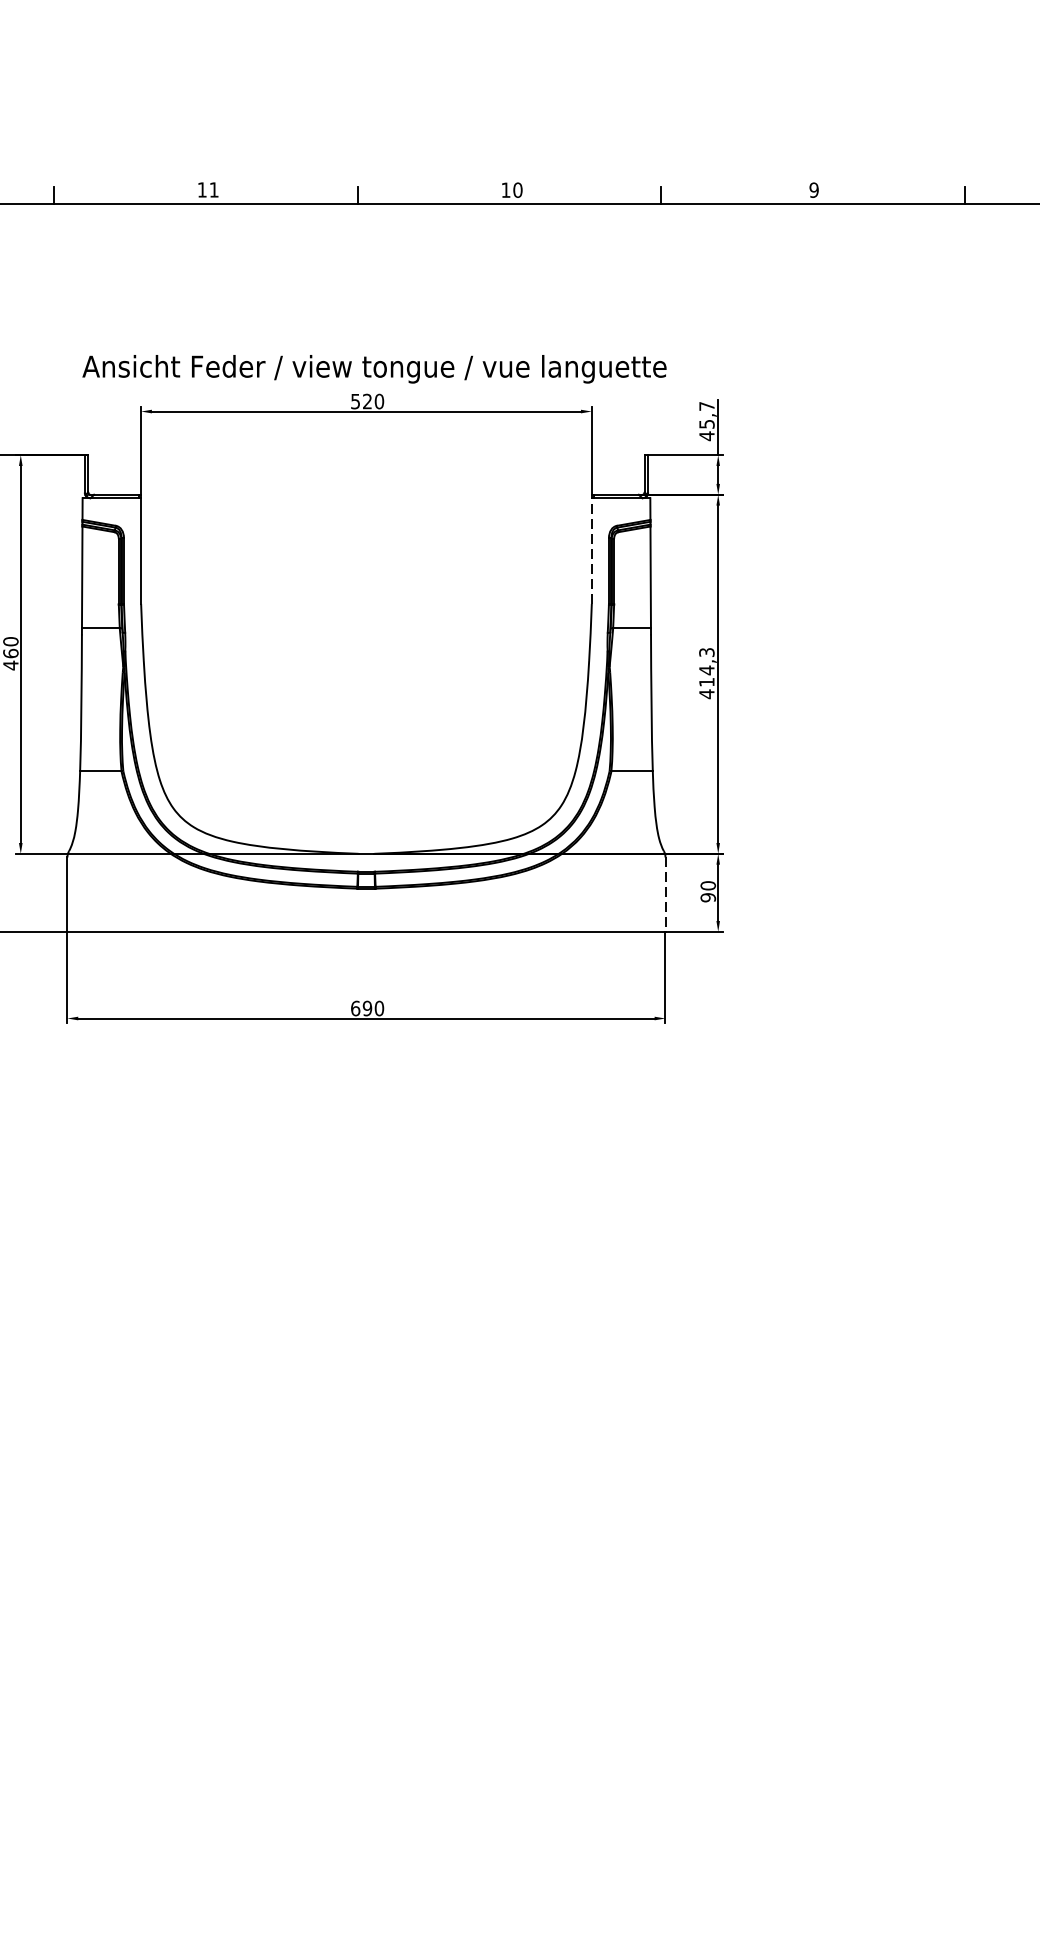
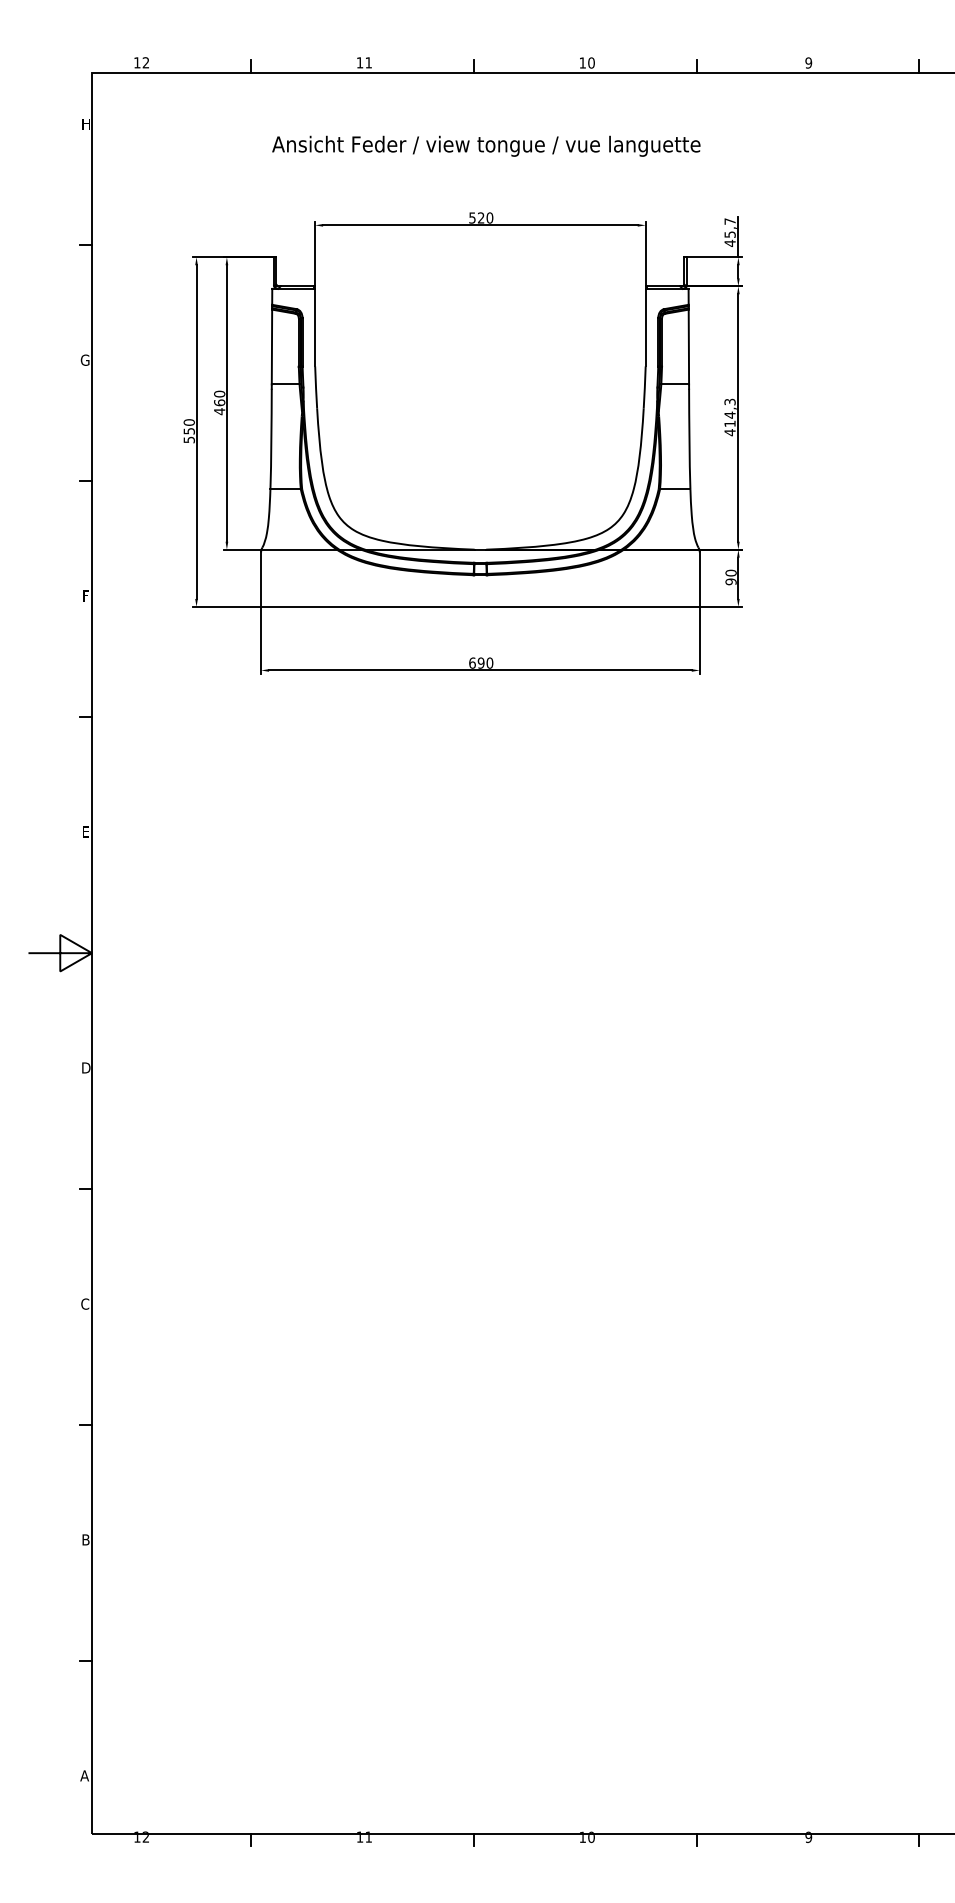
text: (374, 368) -> (486, 145), moved
line: (591, 550) -> (645, 327), dashed -> solid
line: (665, 895) -> (699, 580), dashed -> solid

